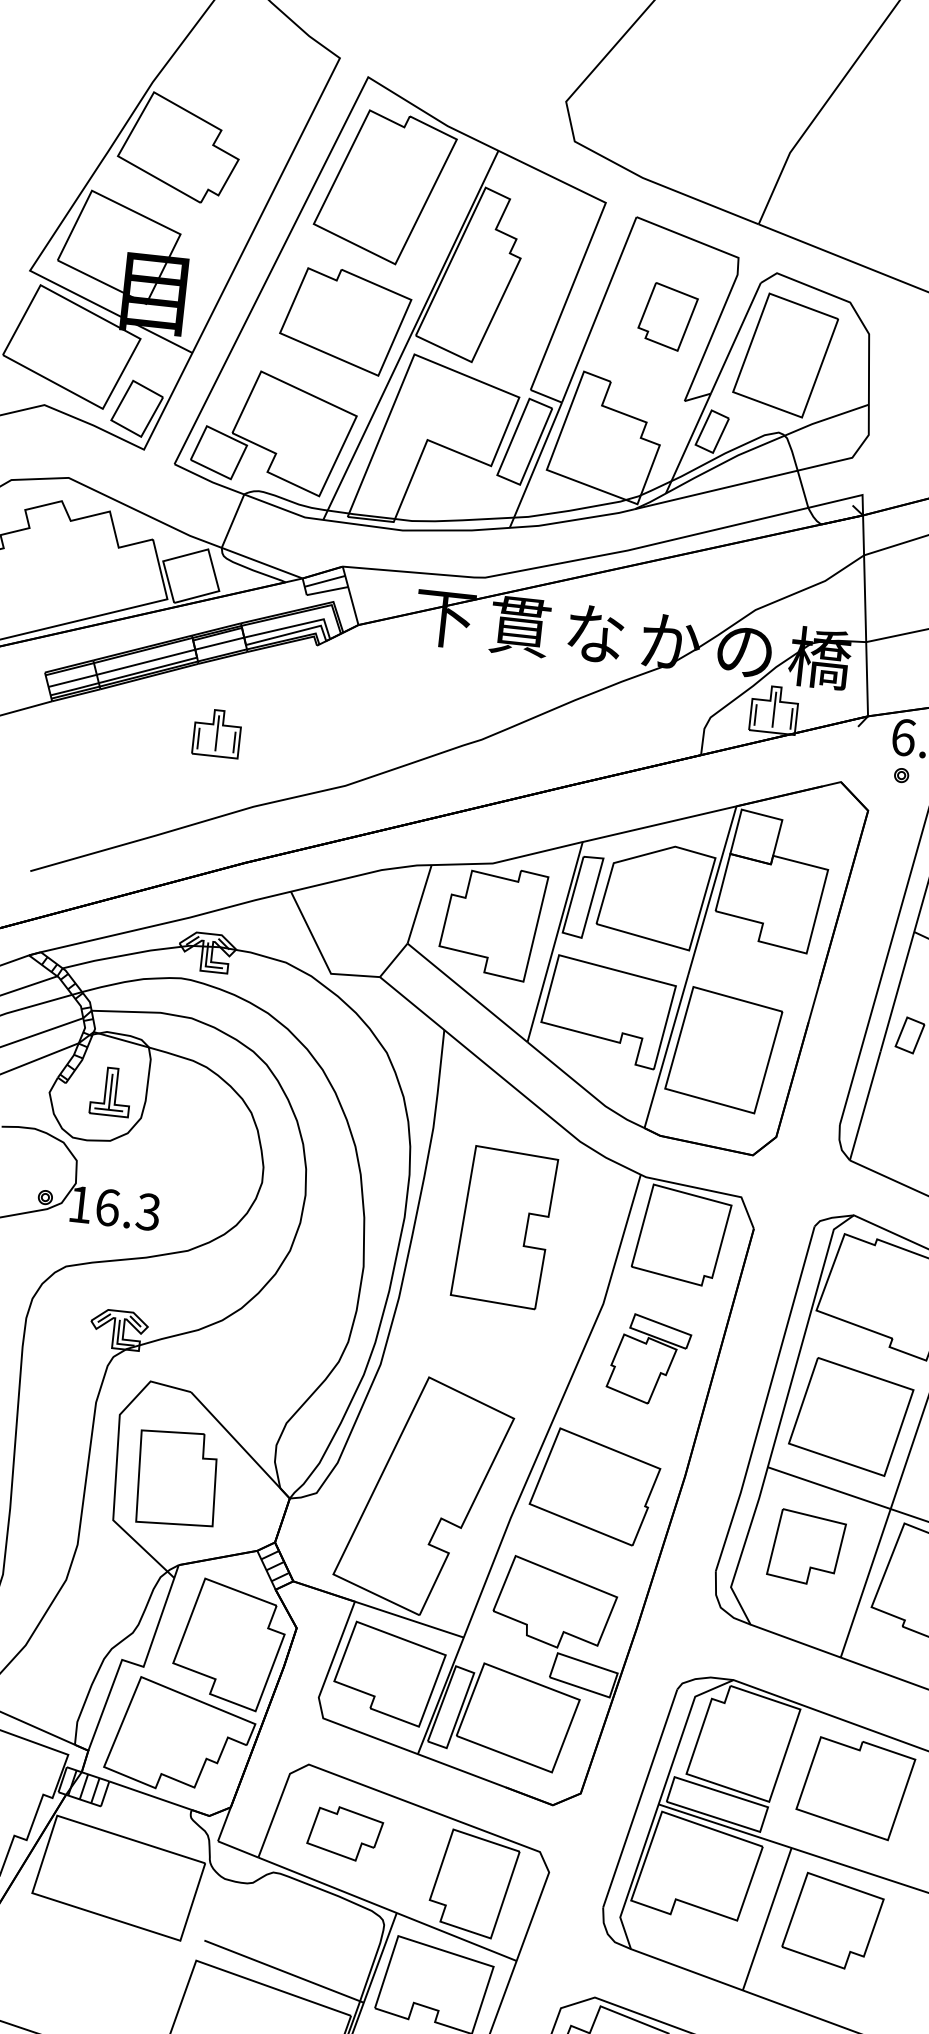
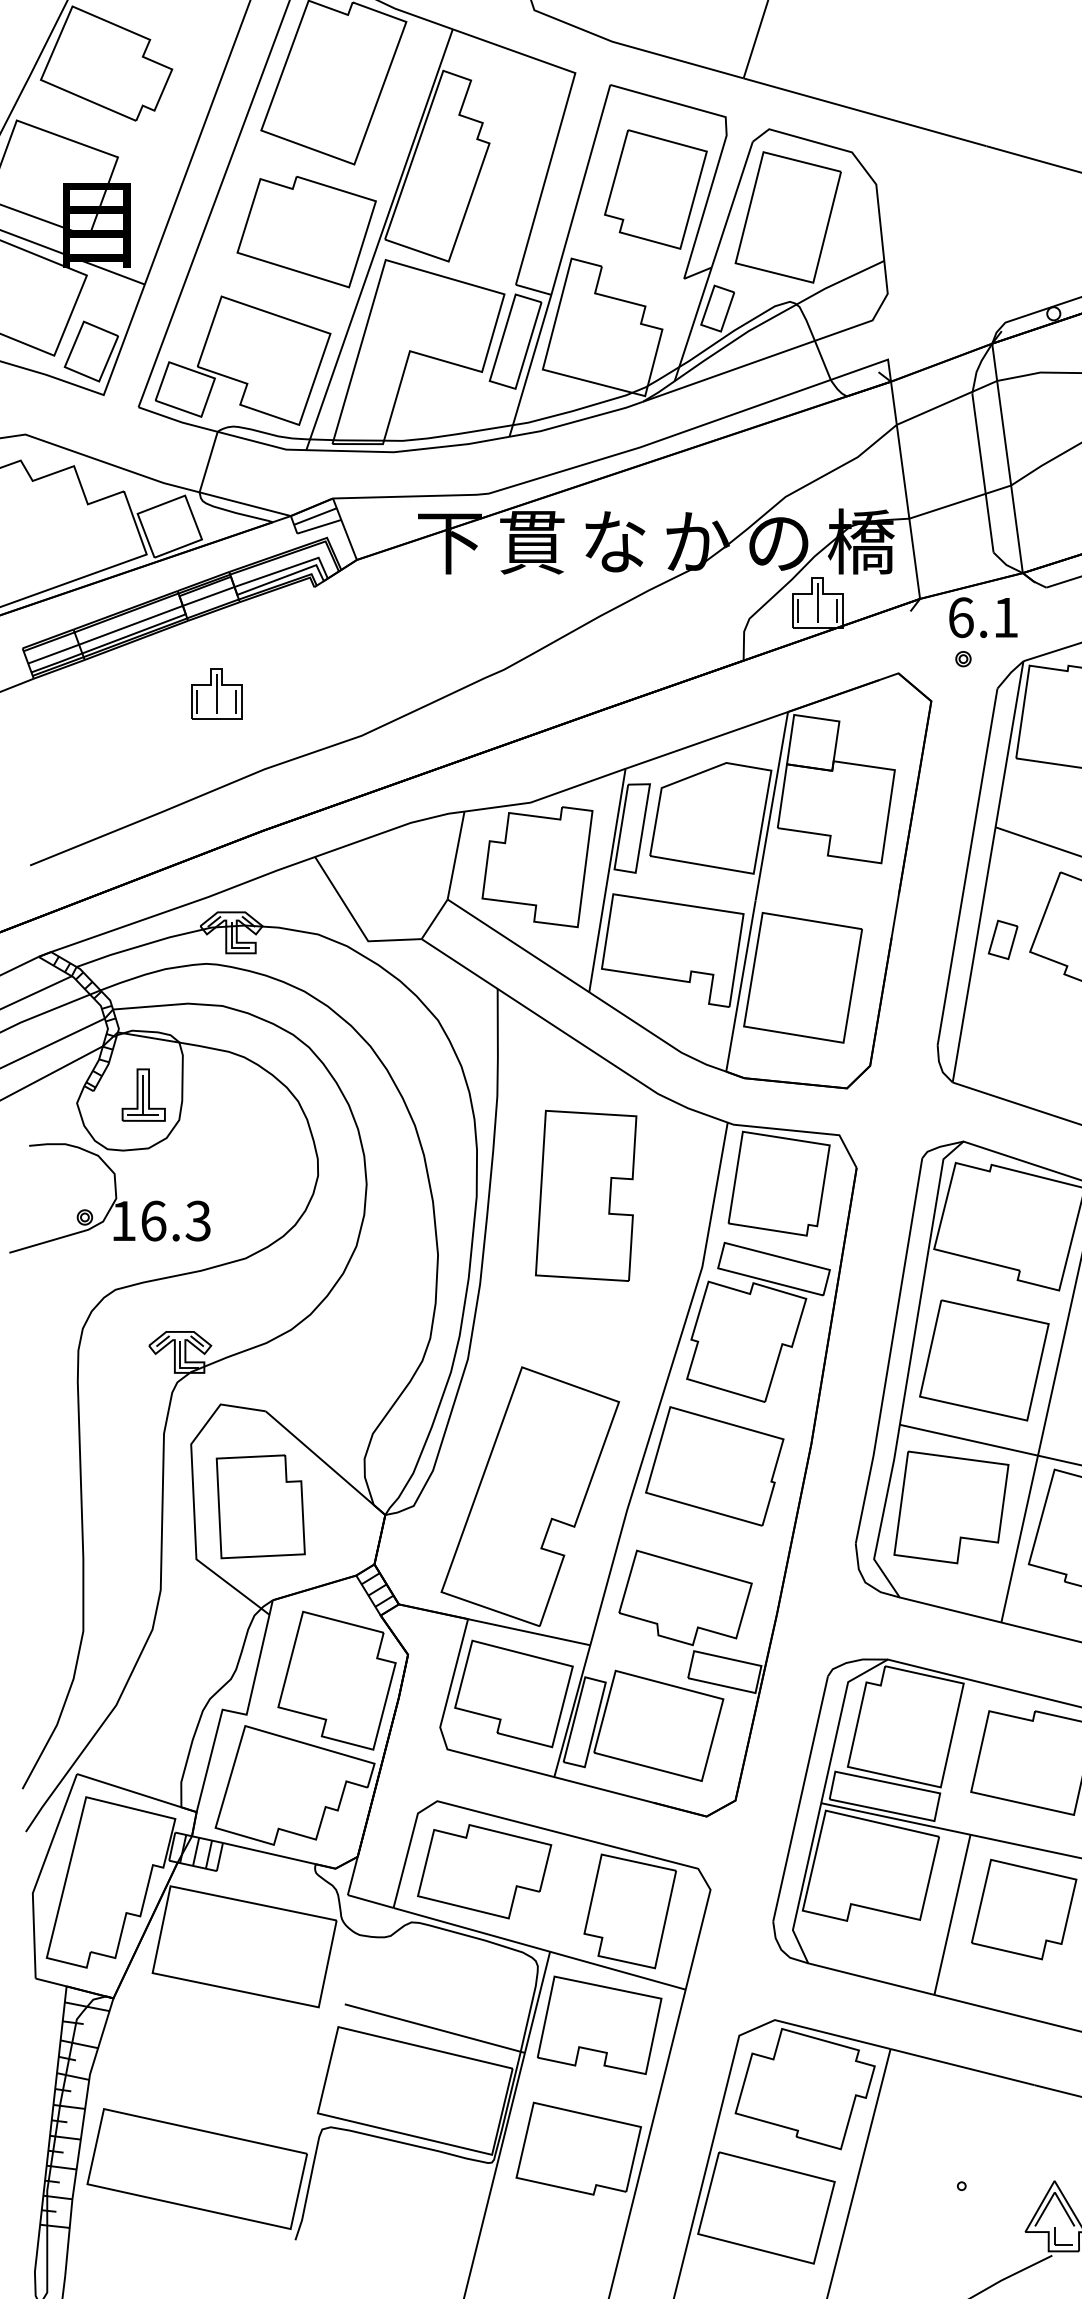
part: (667, 316) -> (655, 189), size x1.67
part: (649, 1359) -> (758, 1321), size x1.67
part: (806, 1547) -> (951, 1507), size x1.43
part: (344, 1833) -> (484, 1871), size x1.67

